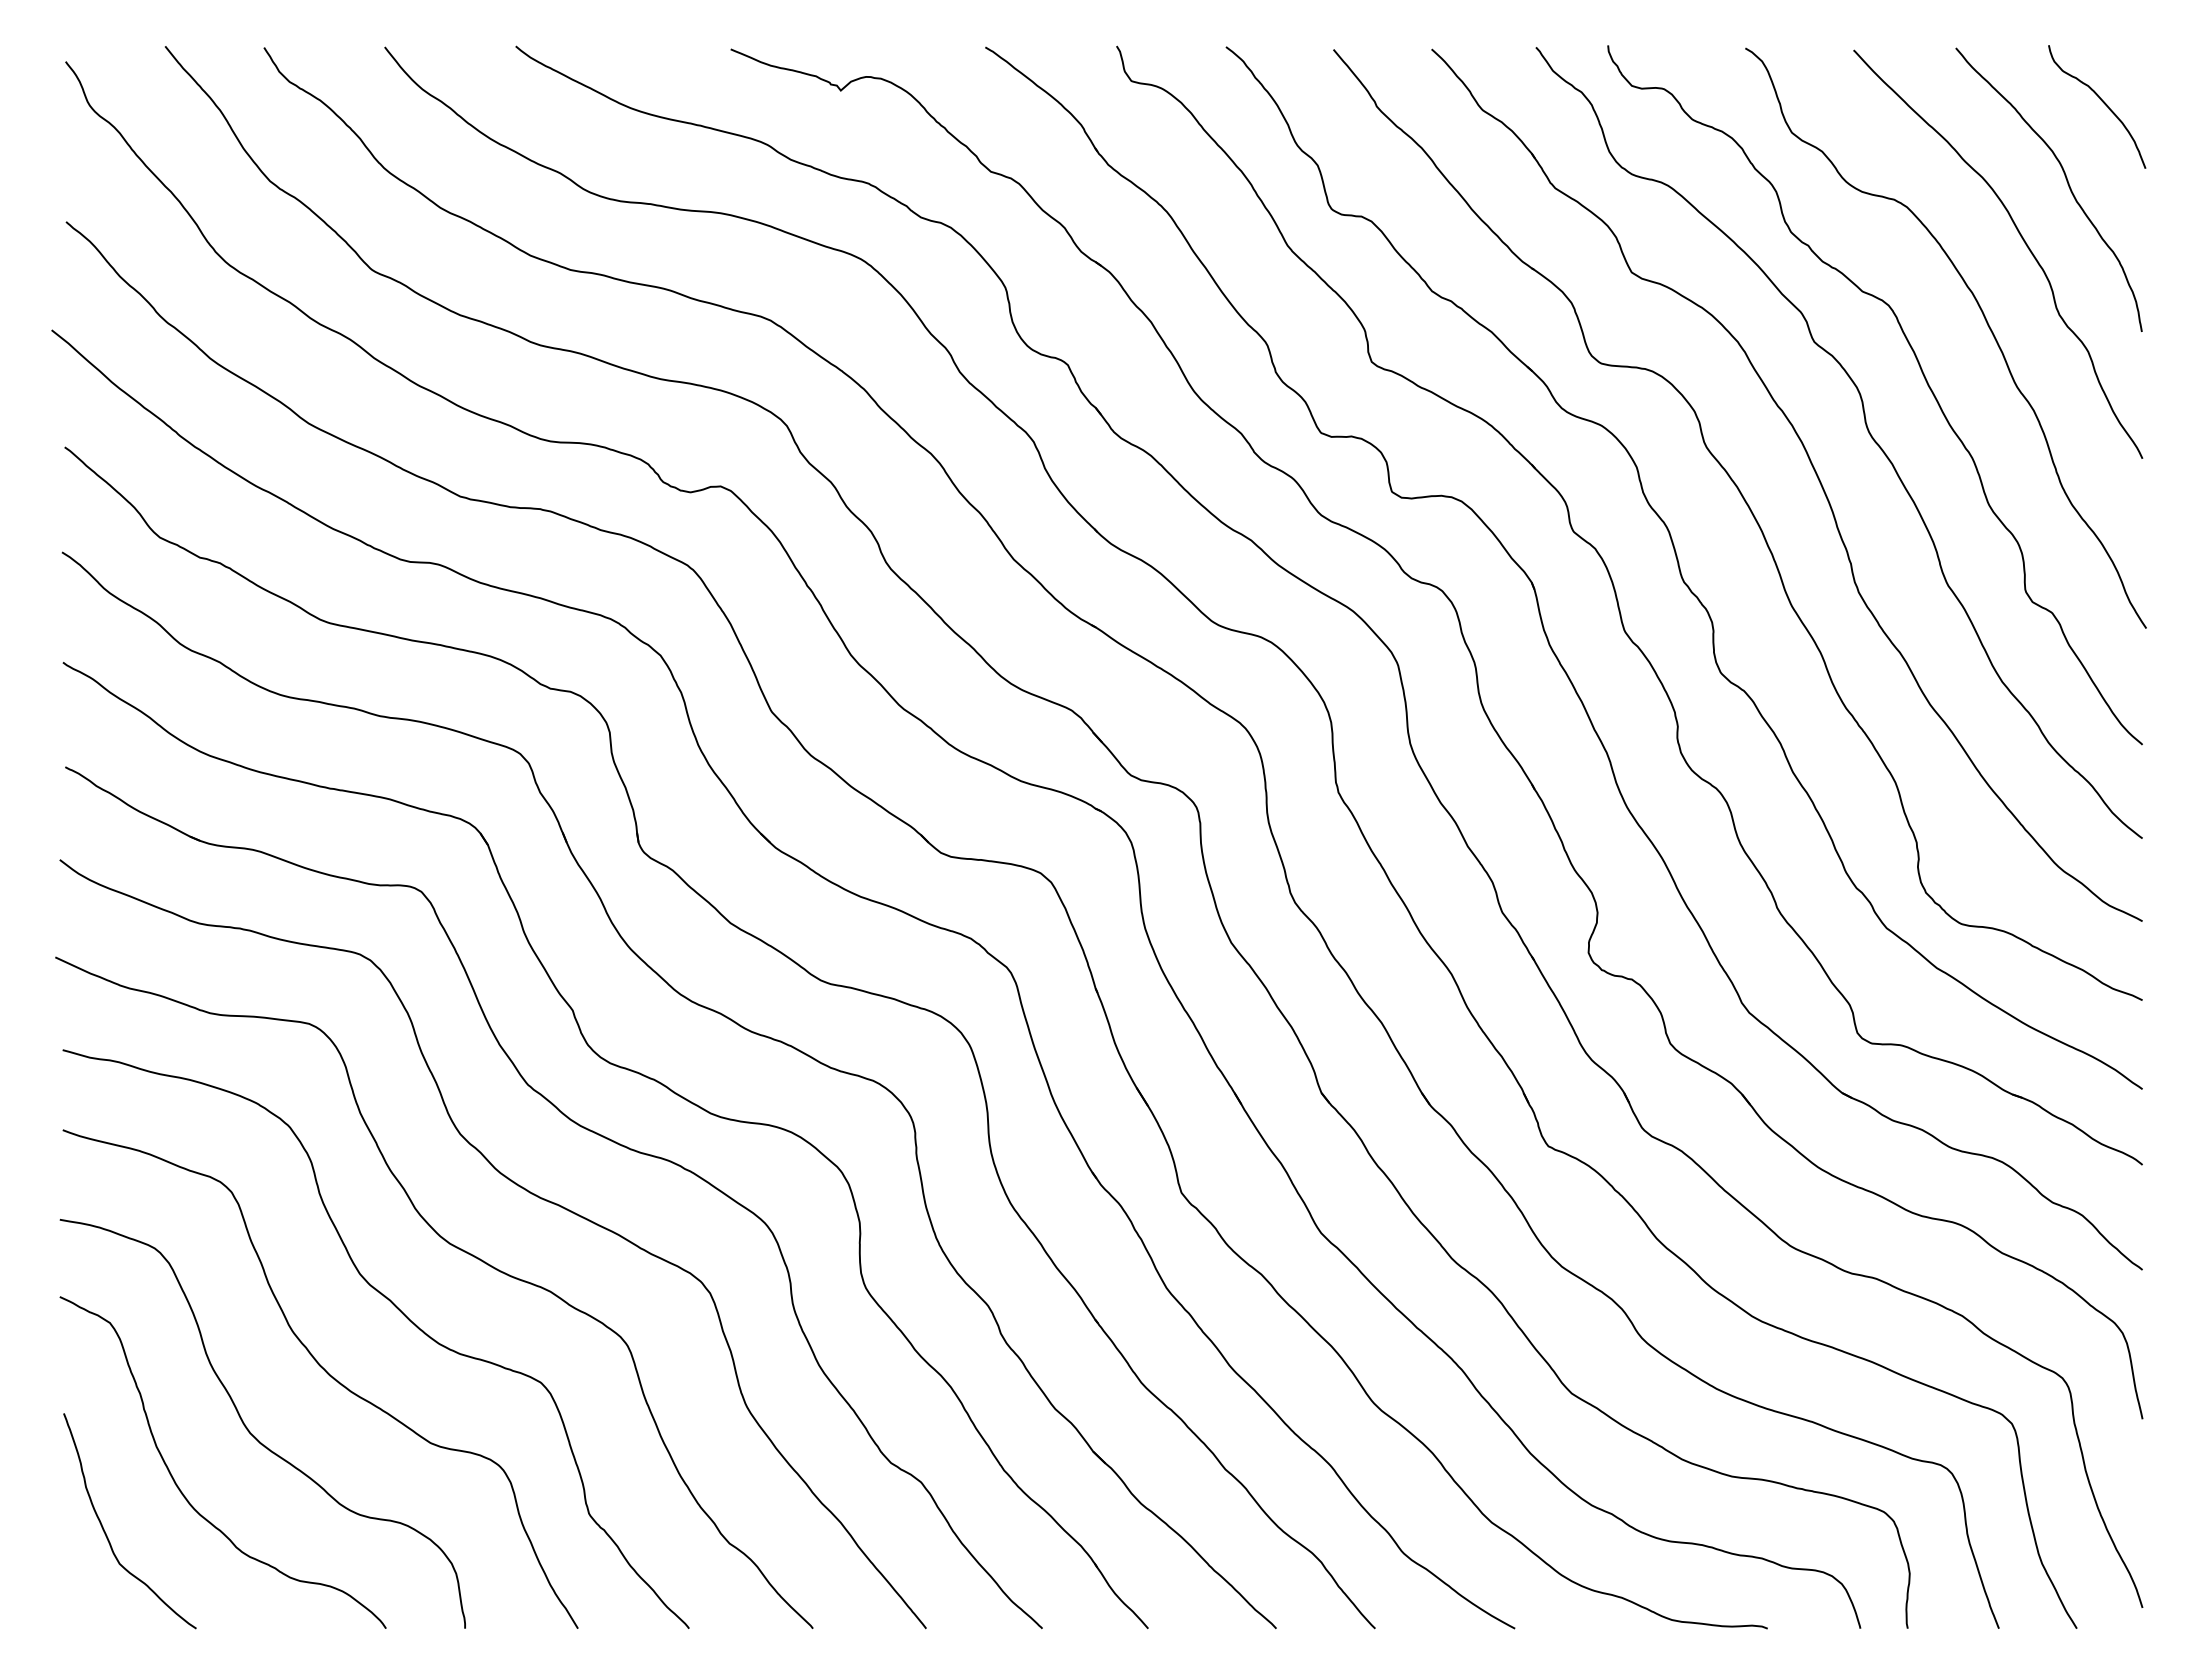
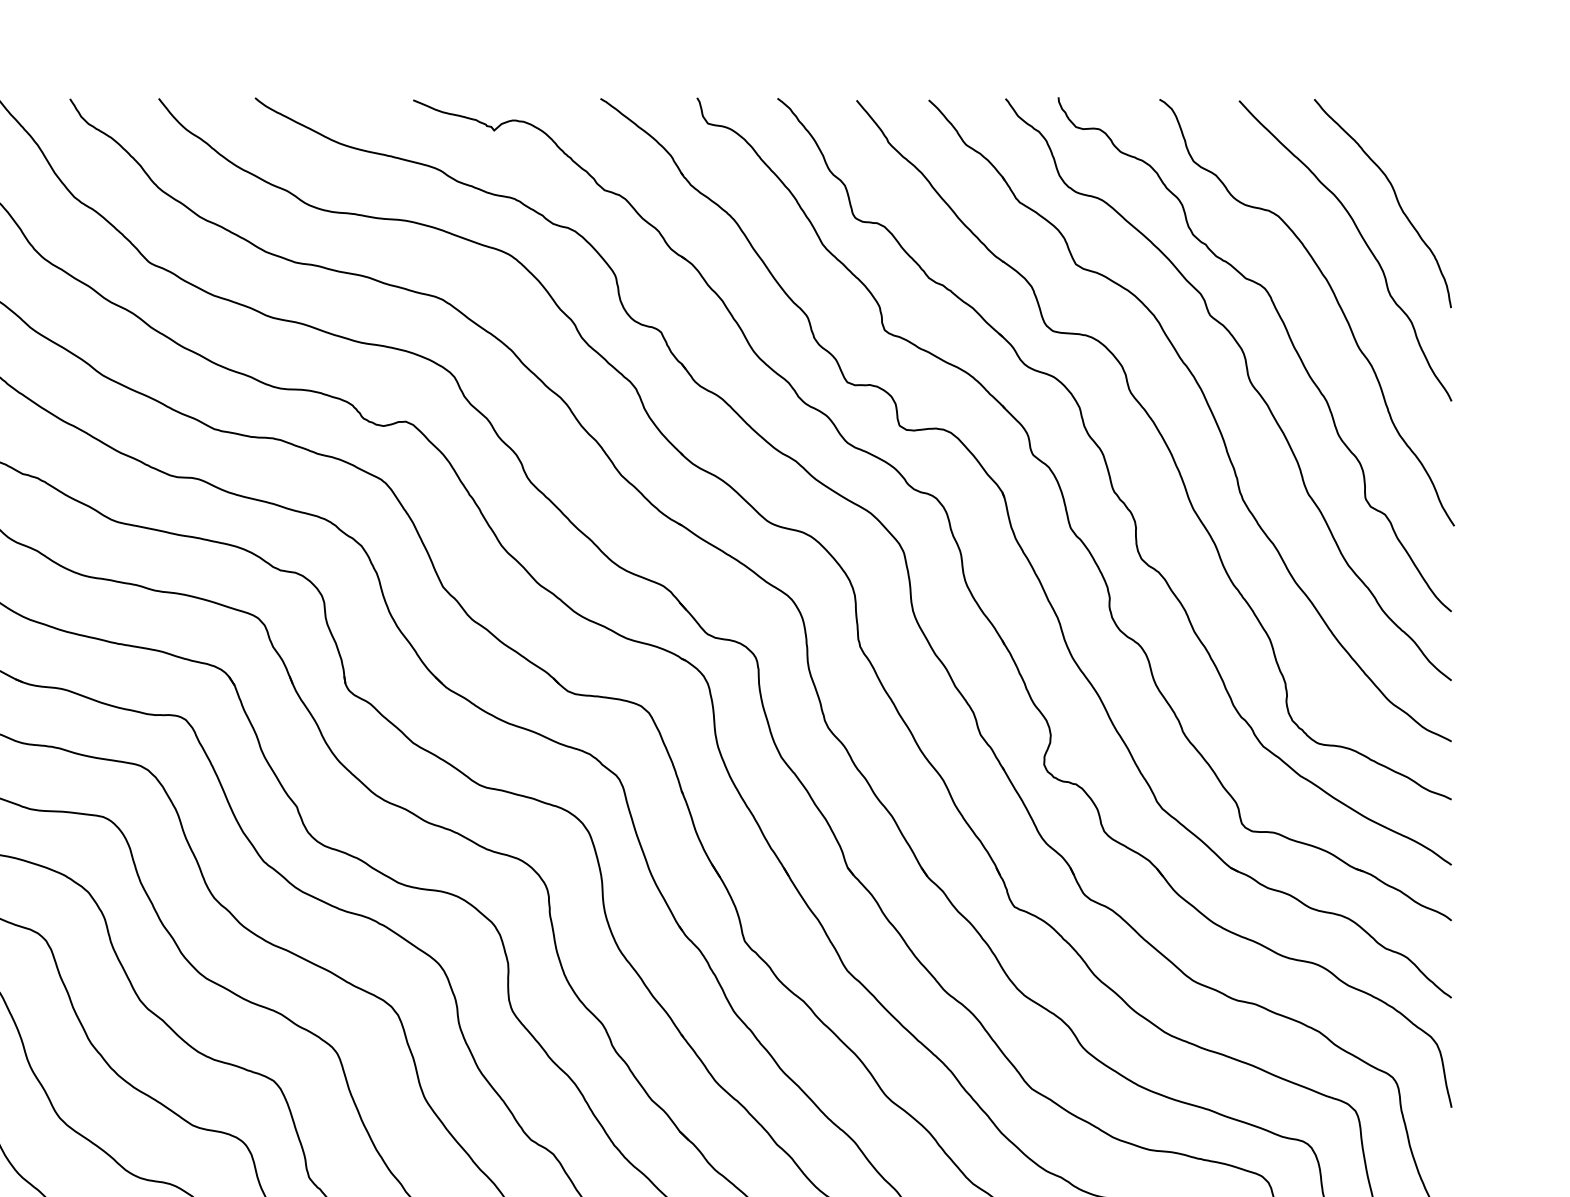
curve: (2101, 101) -> (1421, 138), removed

